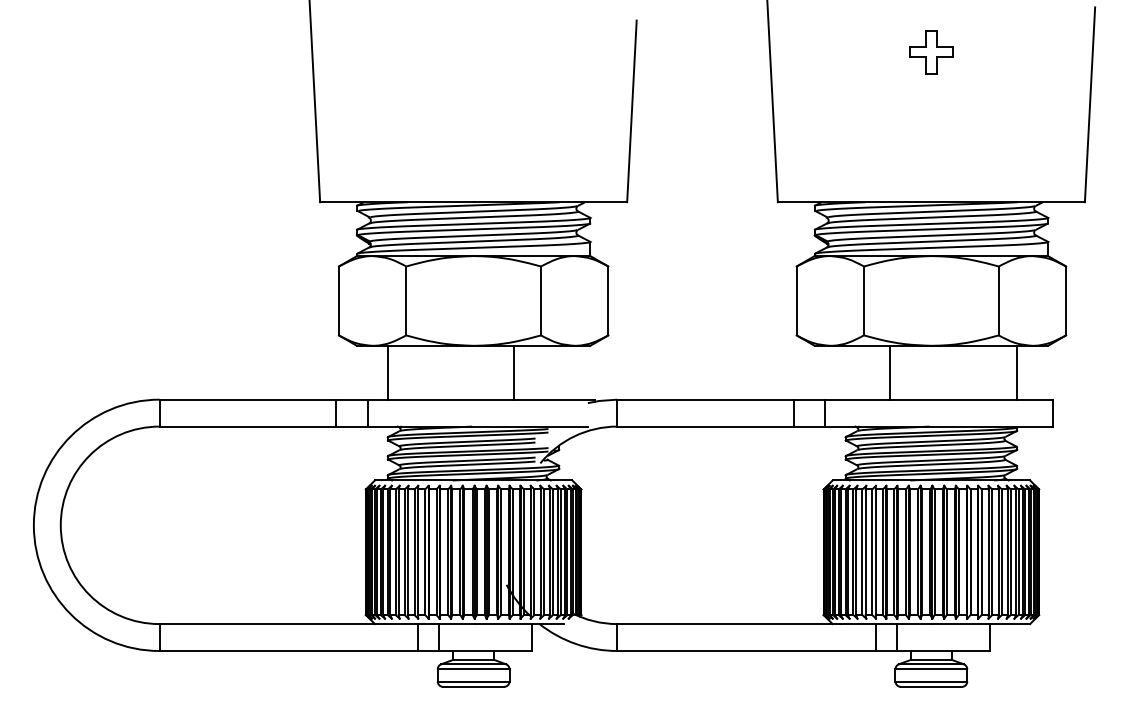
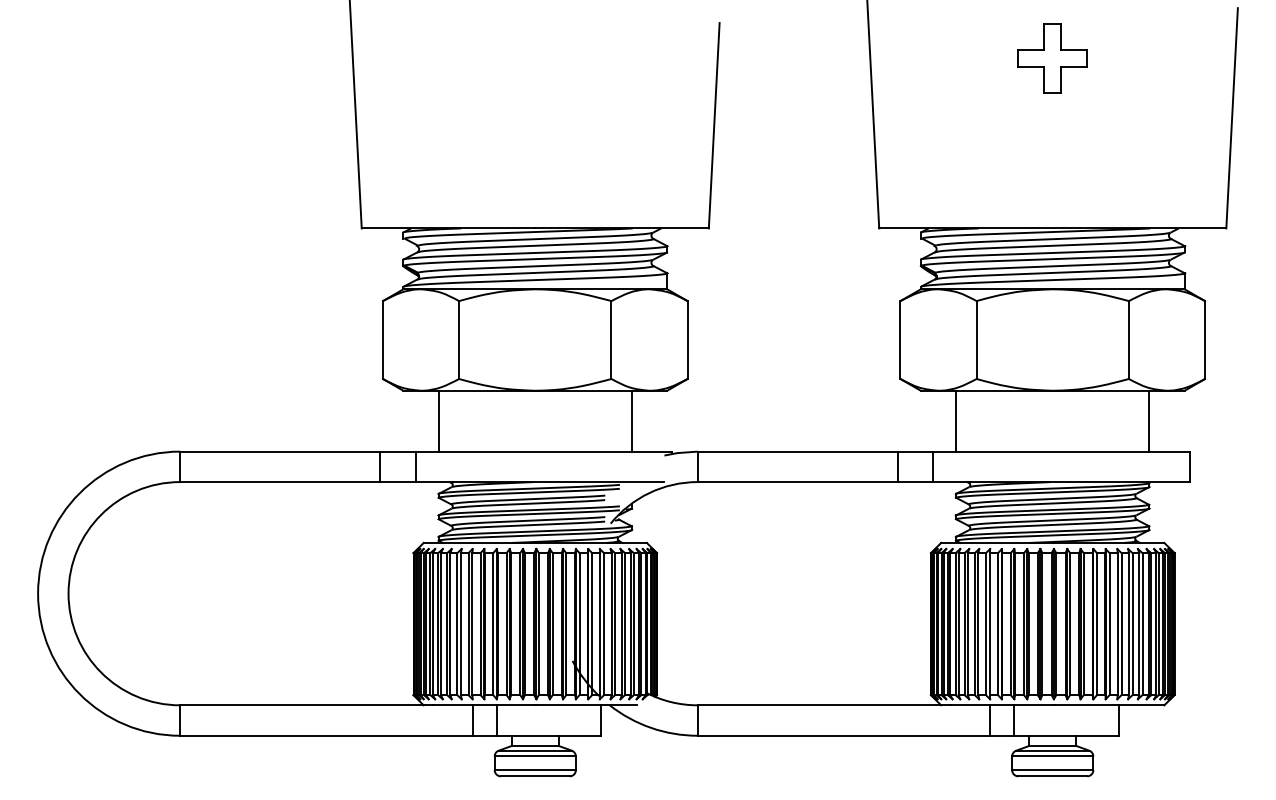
part: (931, 52) -> (1052, 59), size x1.43
line: (513, 372) -> (631, 420), moved
line: (890, 372) -> (956, 420), moved

